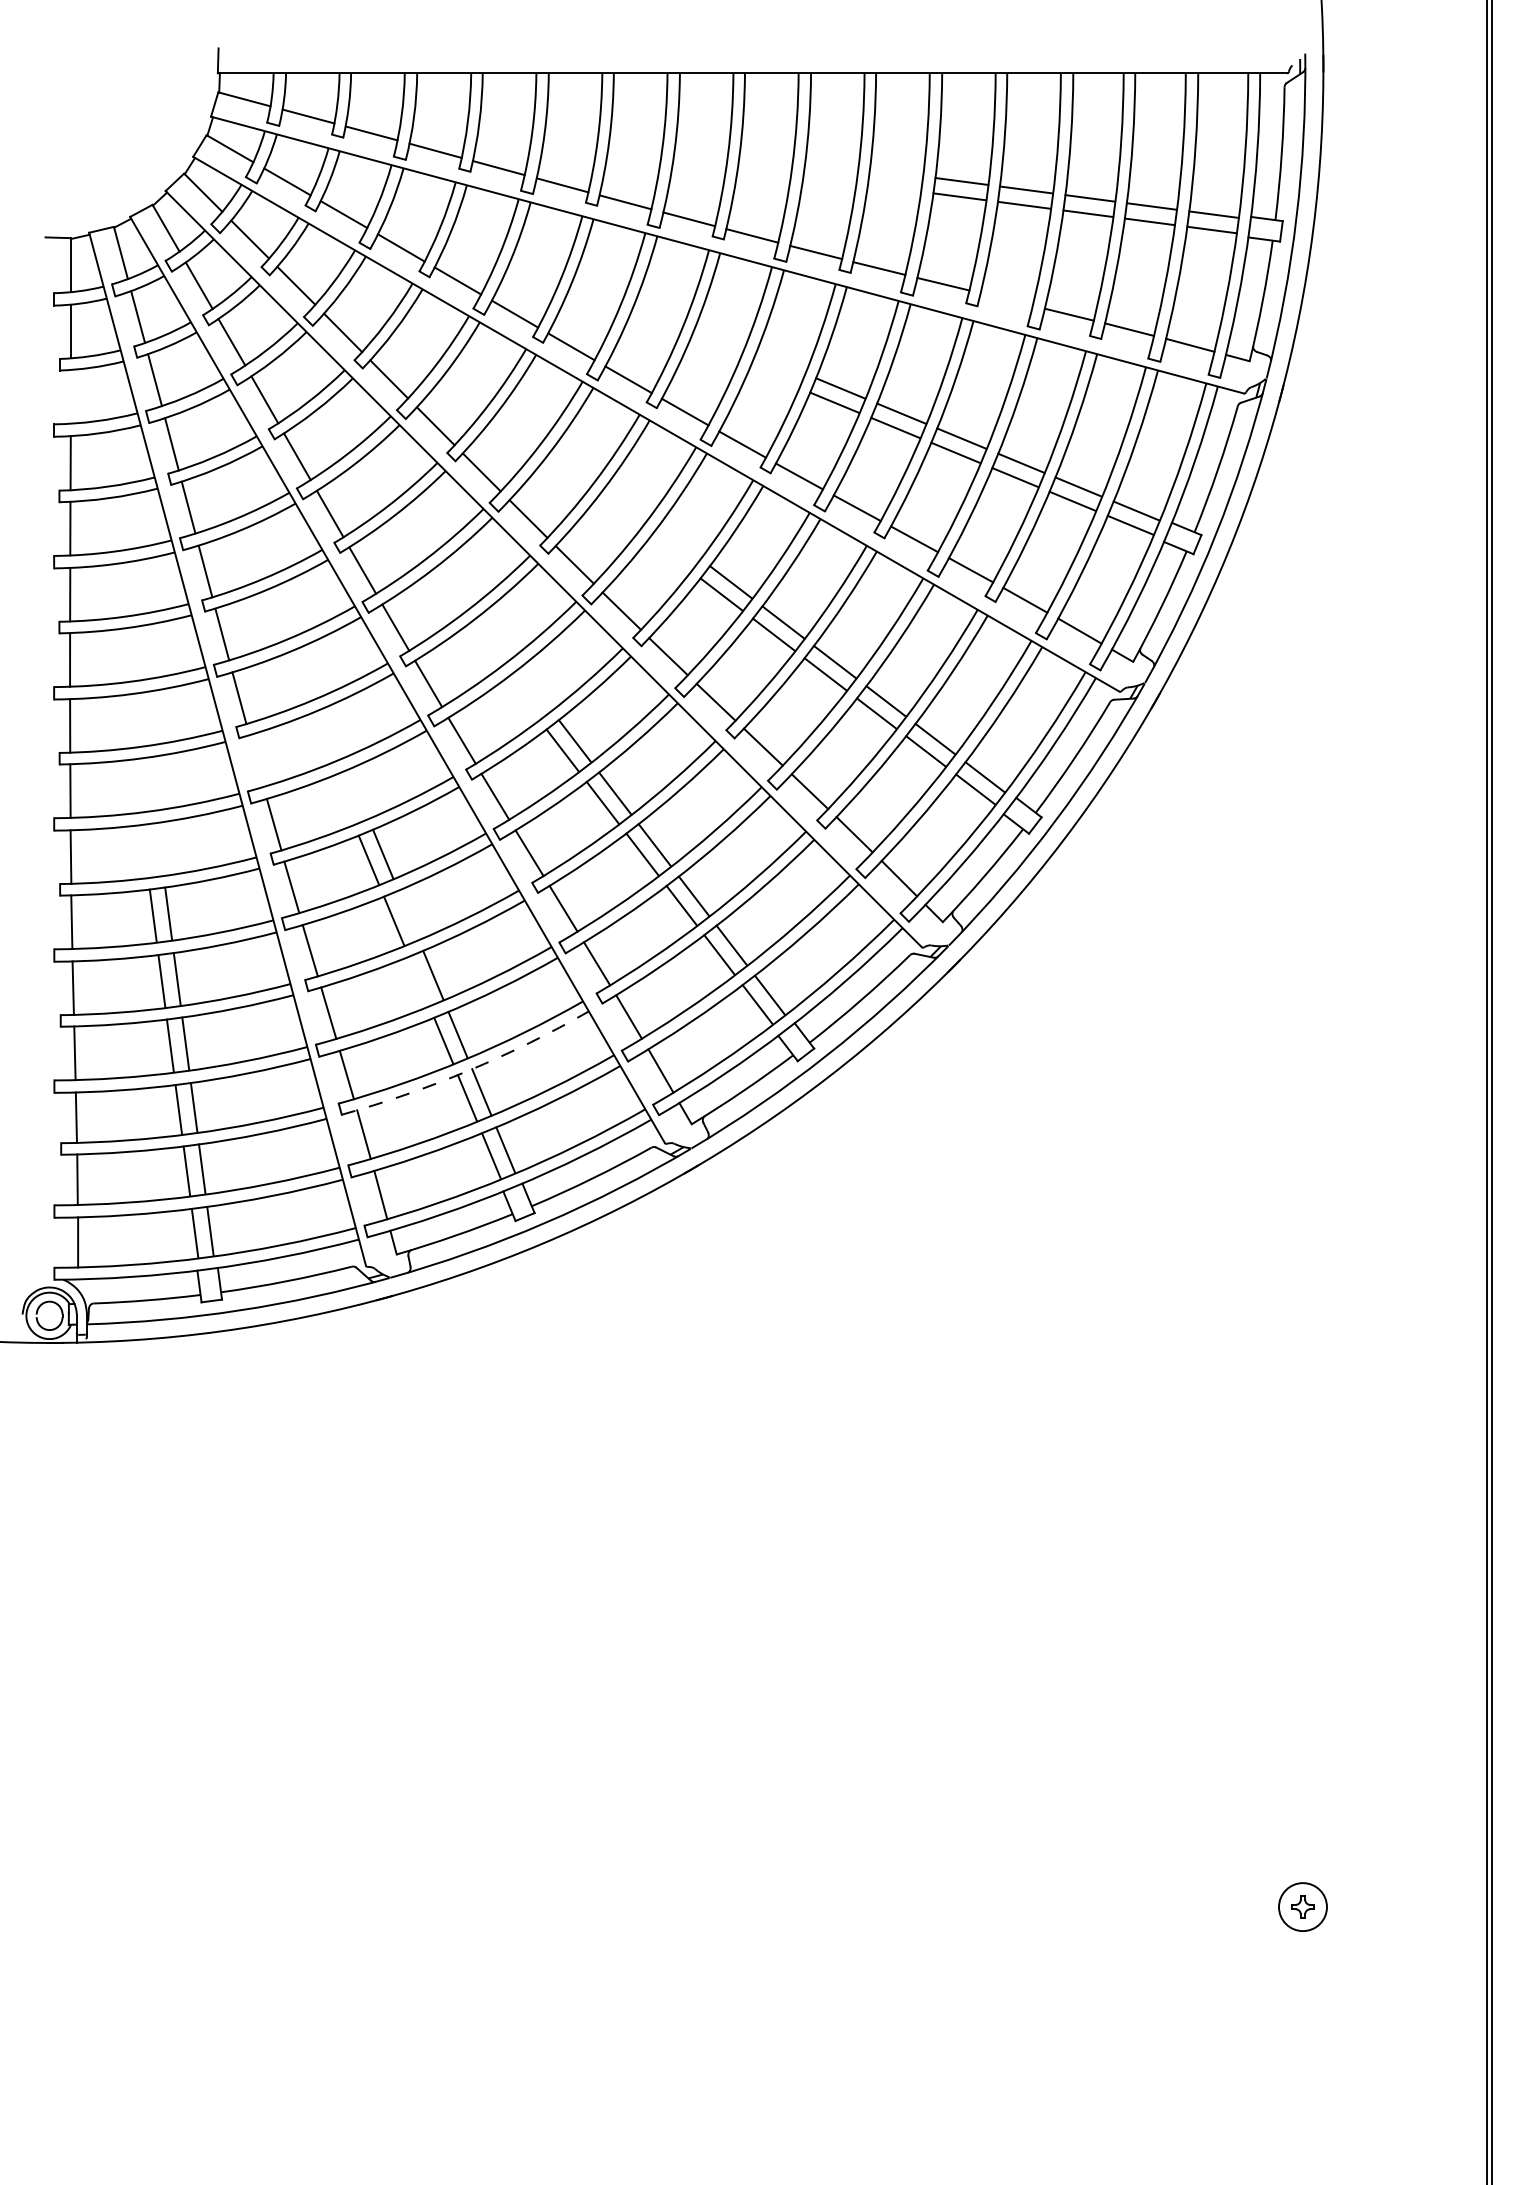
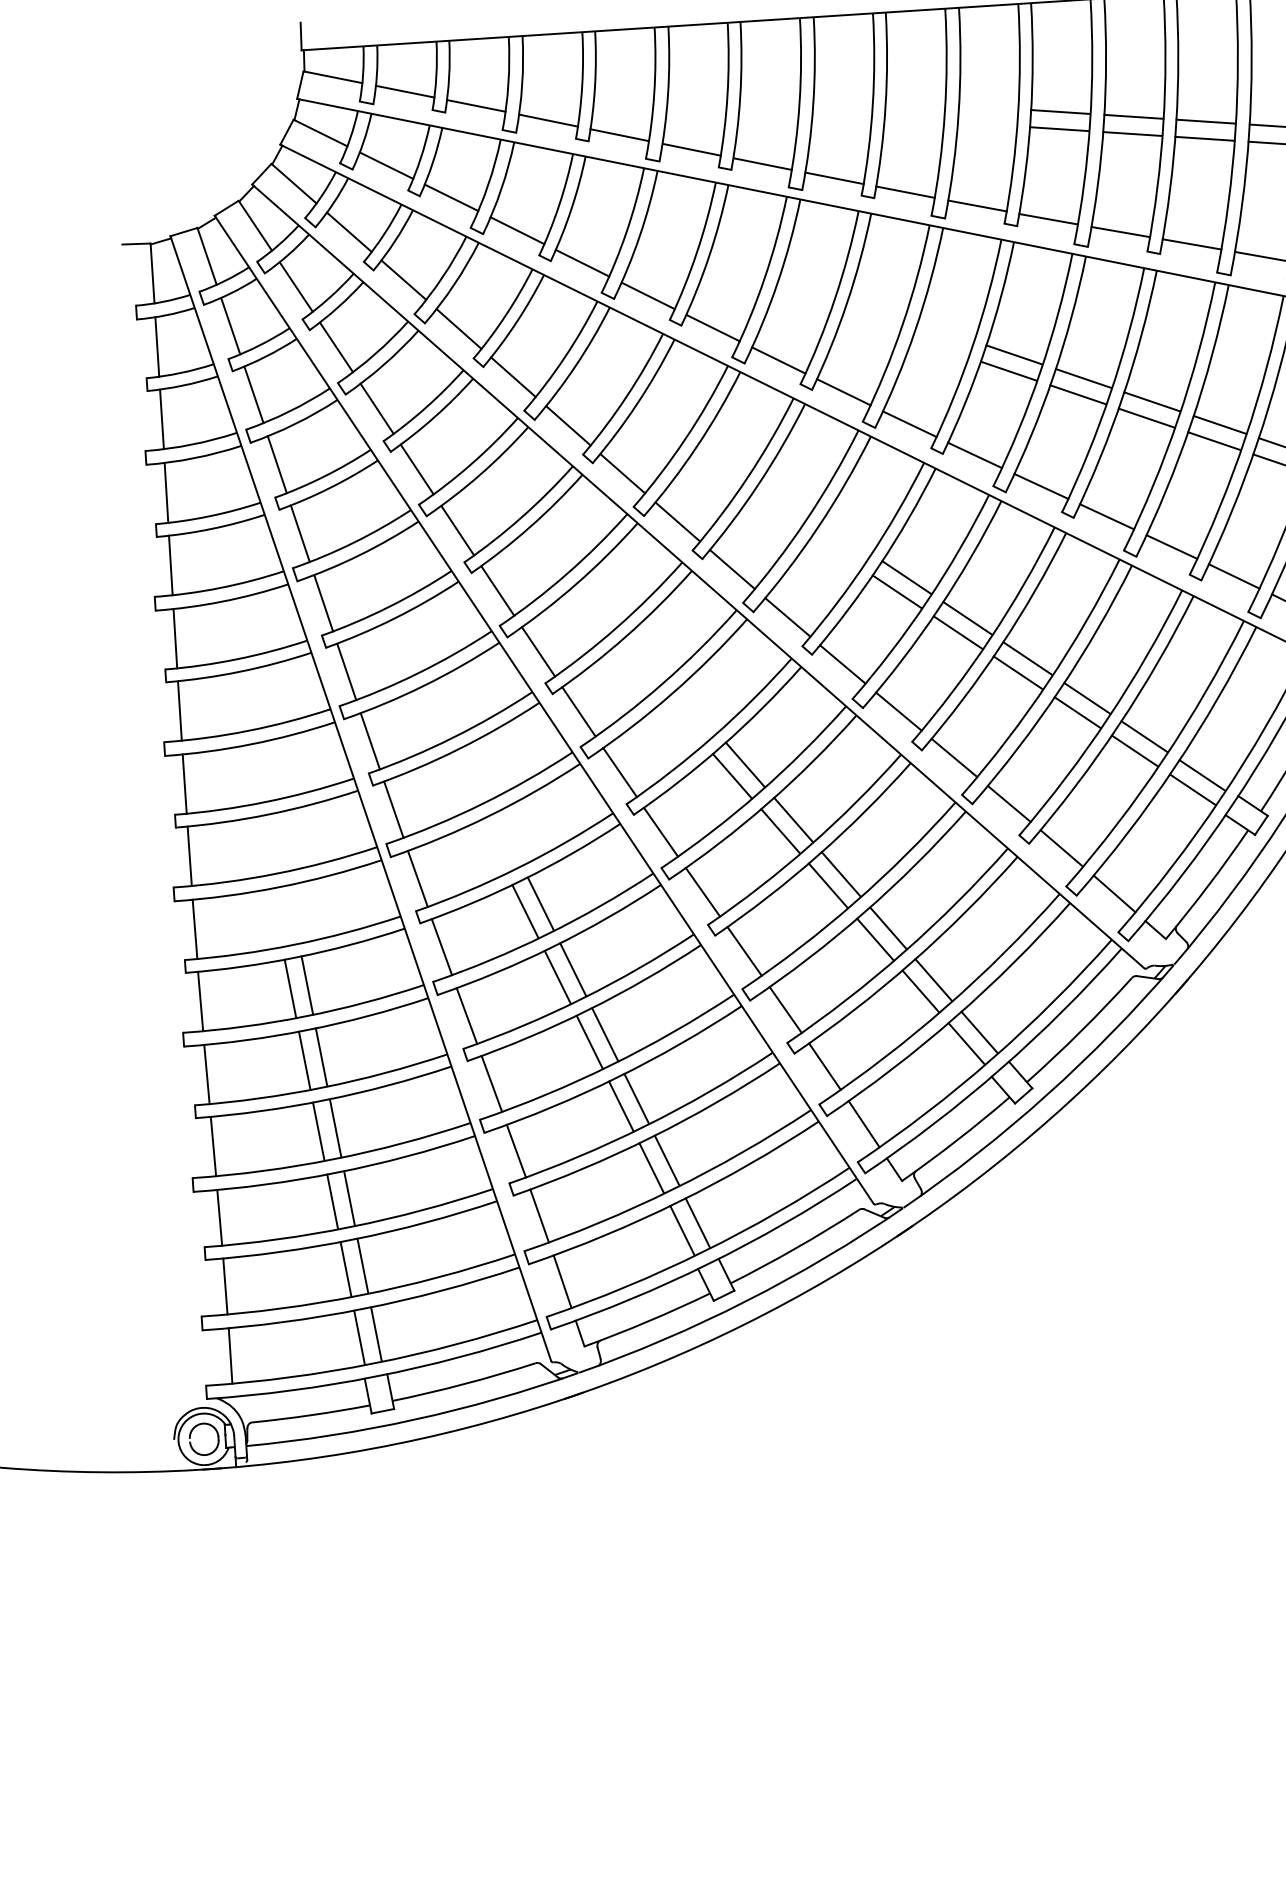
line: (896, 172) -> (1060, 111), added
line: (893, 187) -> (1058, 128), added
line: (1006, 299) -> (1191, 244), added
line: (70, 396) -> (161, 419), added
line: (256, 760) -> (393, 809), added
line: (408, 914) -> (573, 968), added
line: (418, 980) -> (588, 1041), added
arc: (468, 1070) -> (650, 1137), dashed -> solid

